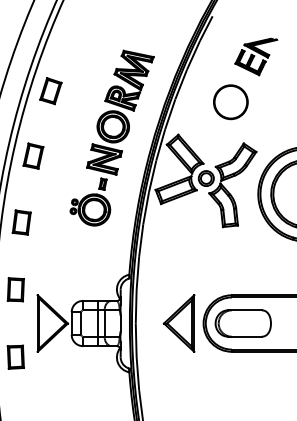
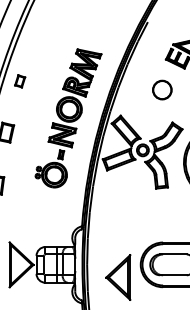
part: (50, 91) -> (19, 81), size x0.6
part: (230, 102) -> (162, 90), size x0.7
part: (178, 323) -> (117, 277), moved

